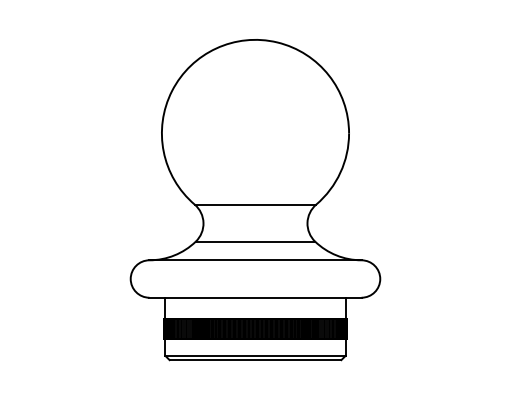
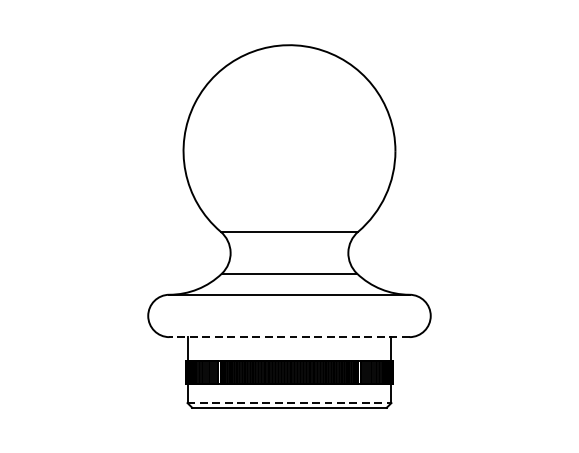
line: (255, 297) -> (289, 336), solid -> dashed
line: (255, 355) -> (289, 402), solid -> dashed

